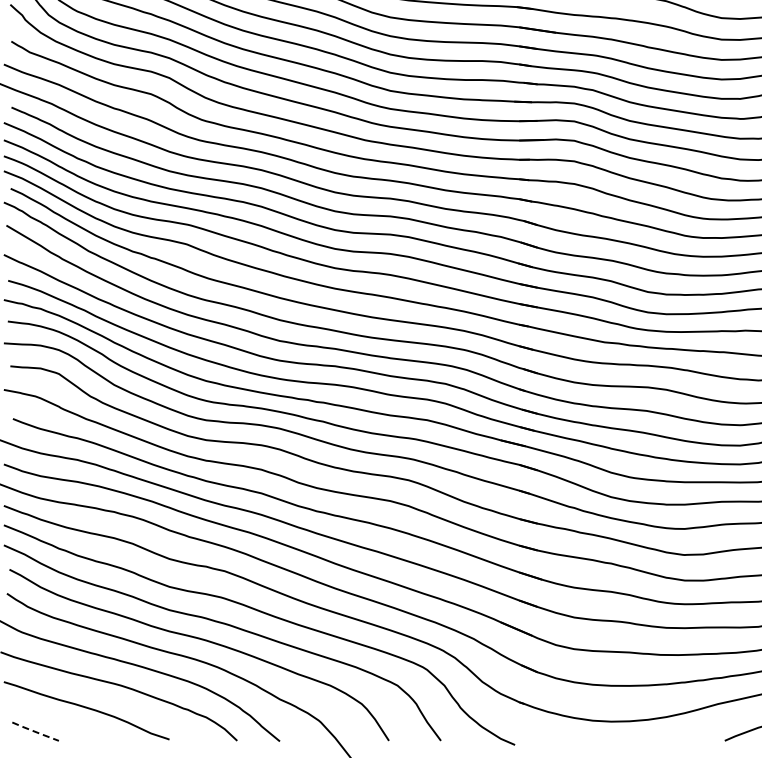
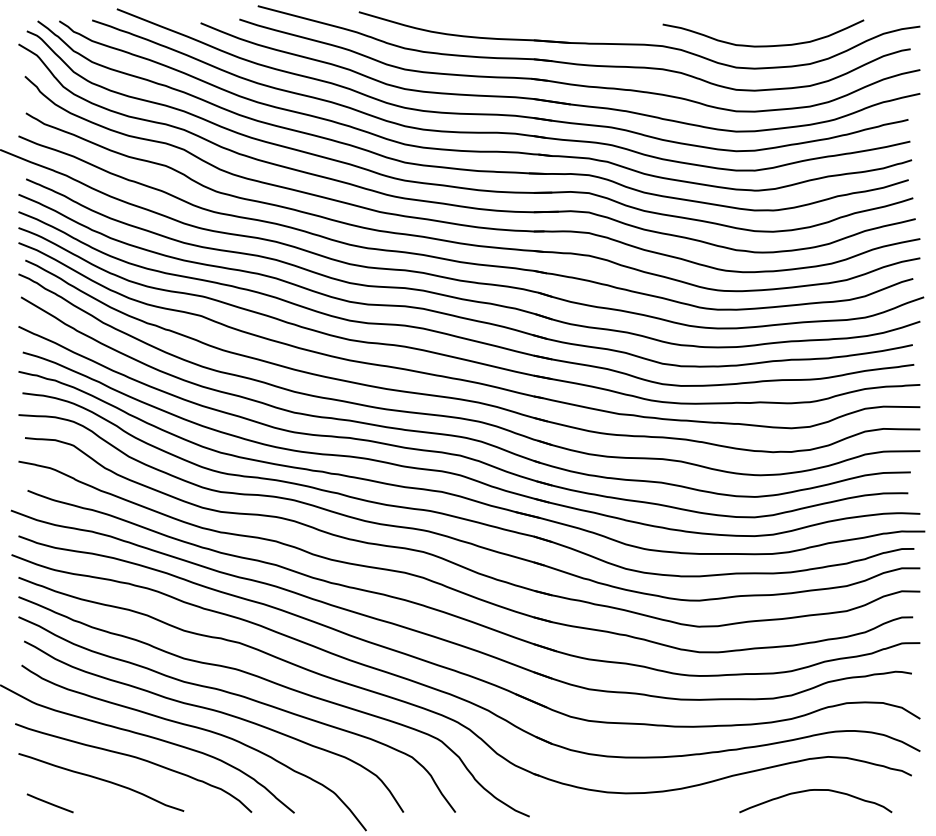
line: (35, 731) -> (50, 803), dashed -> solid

